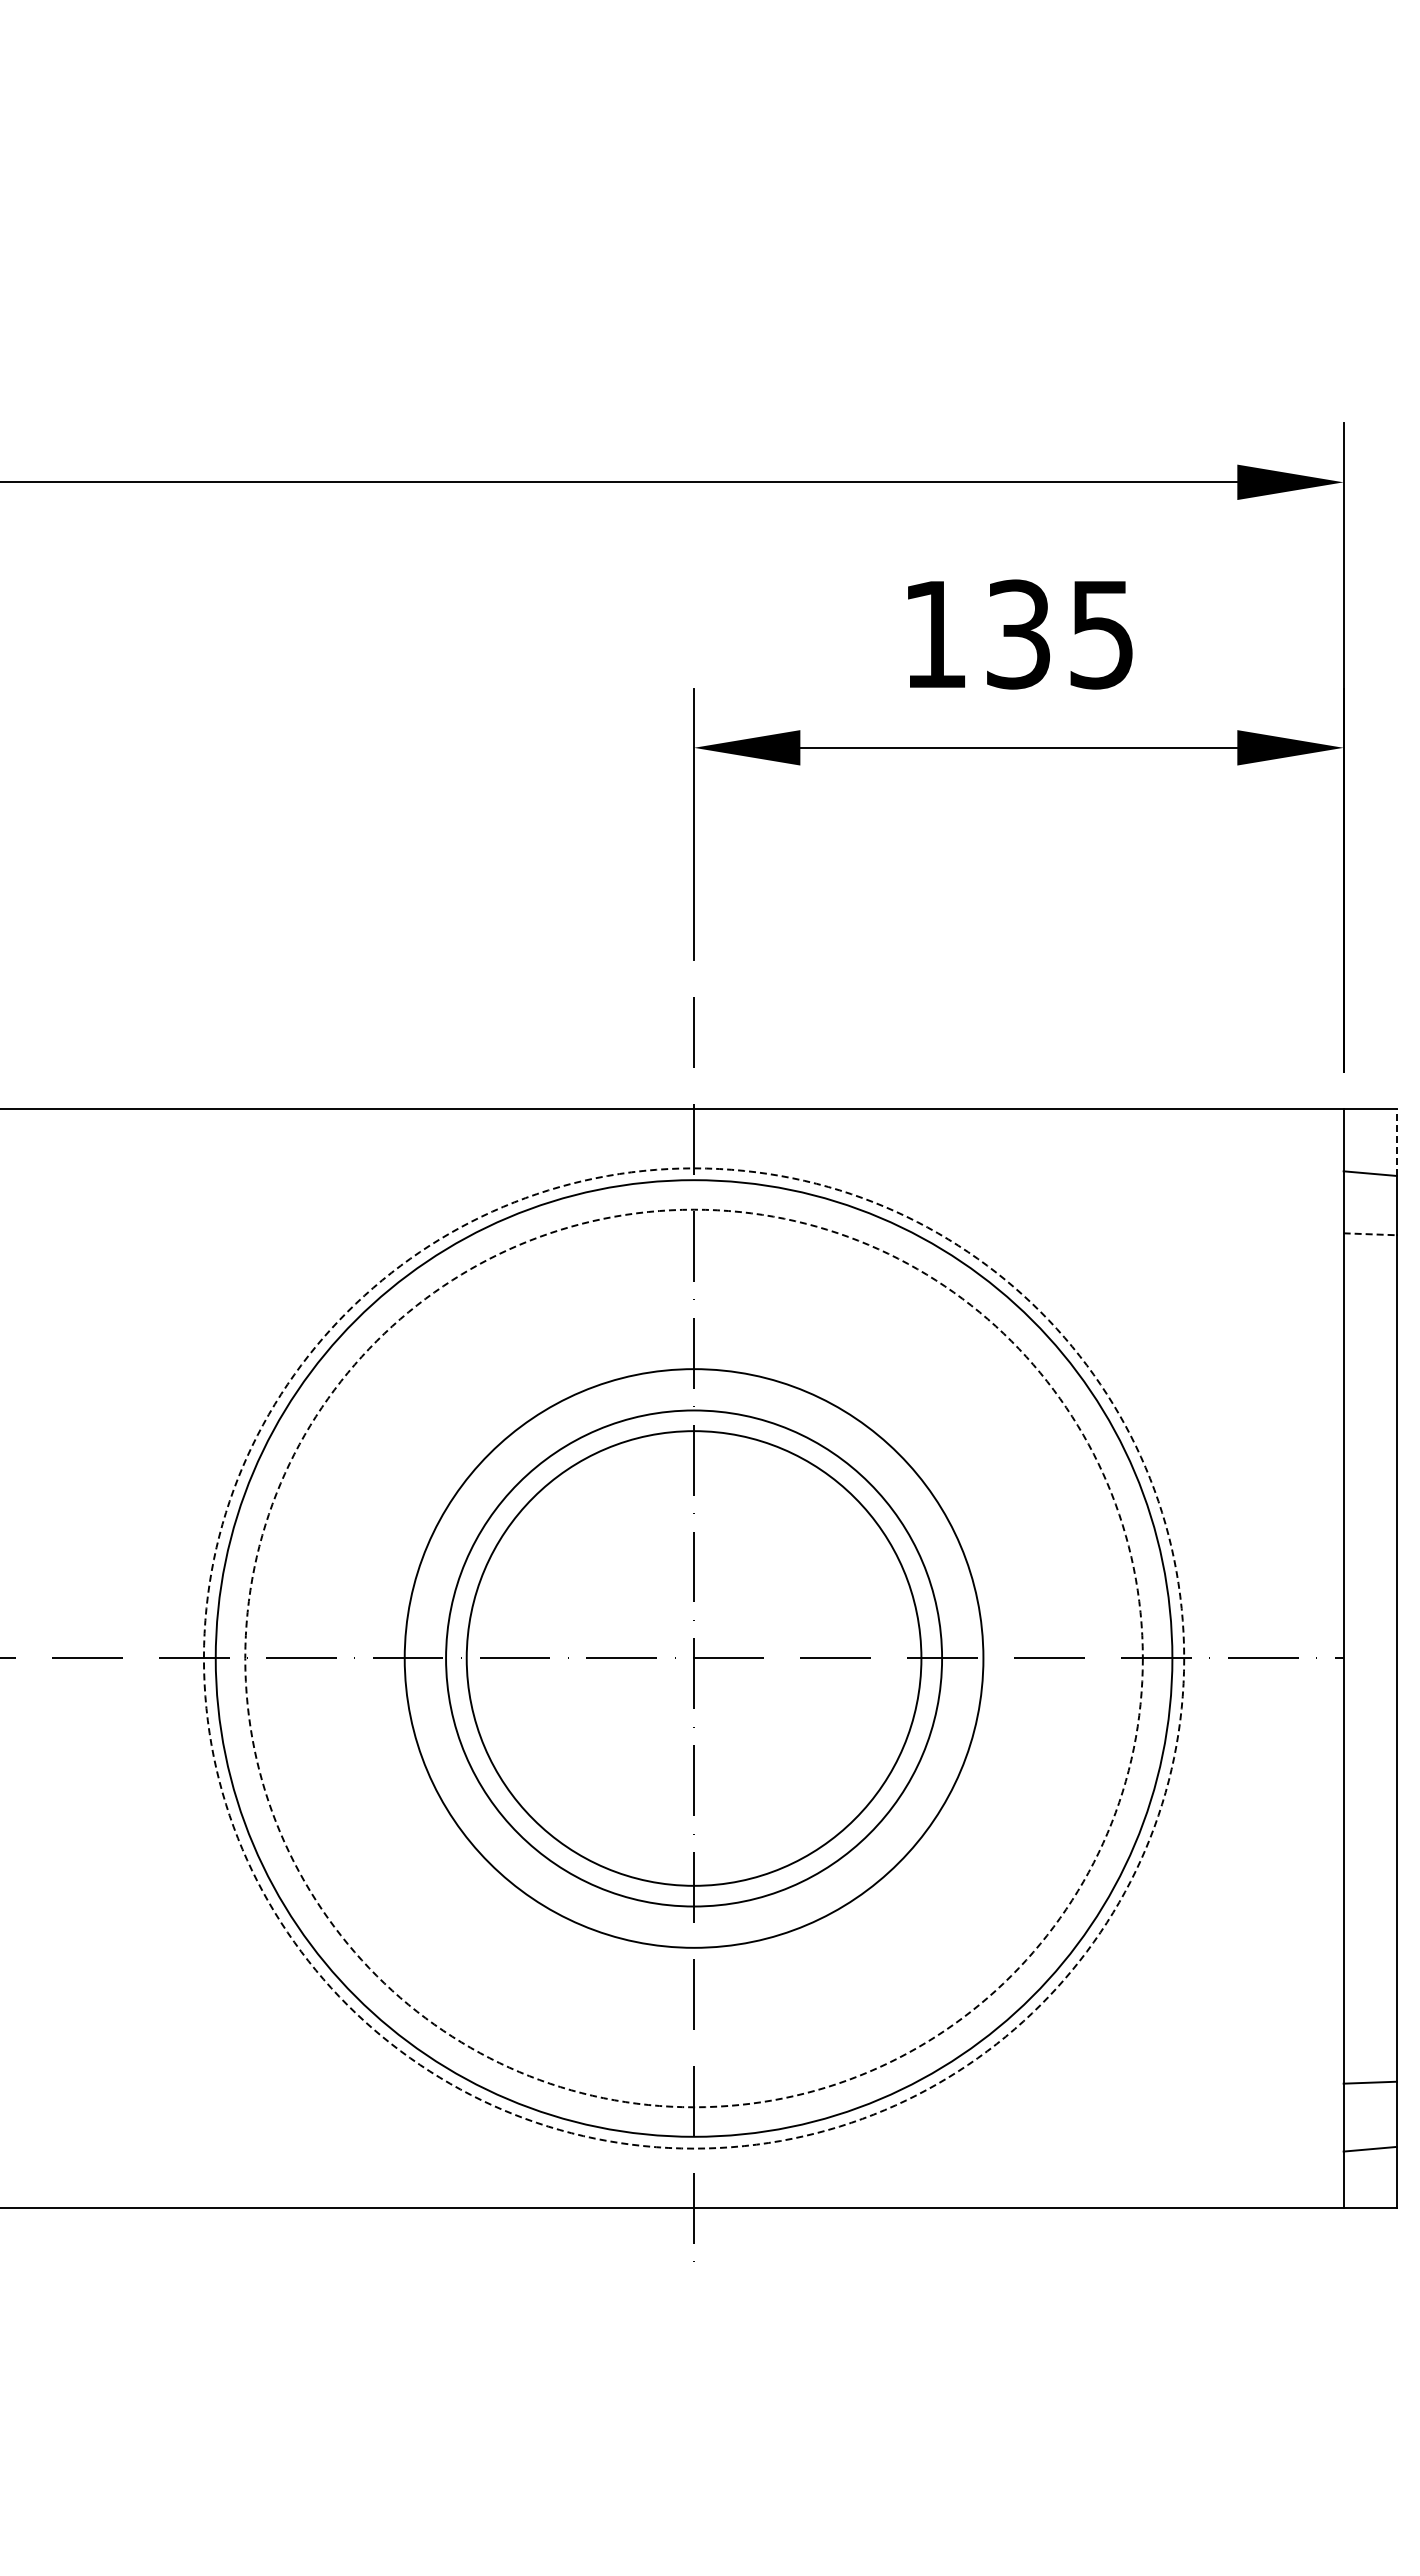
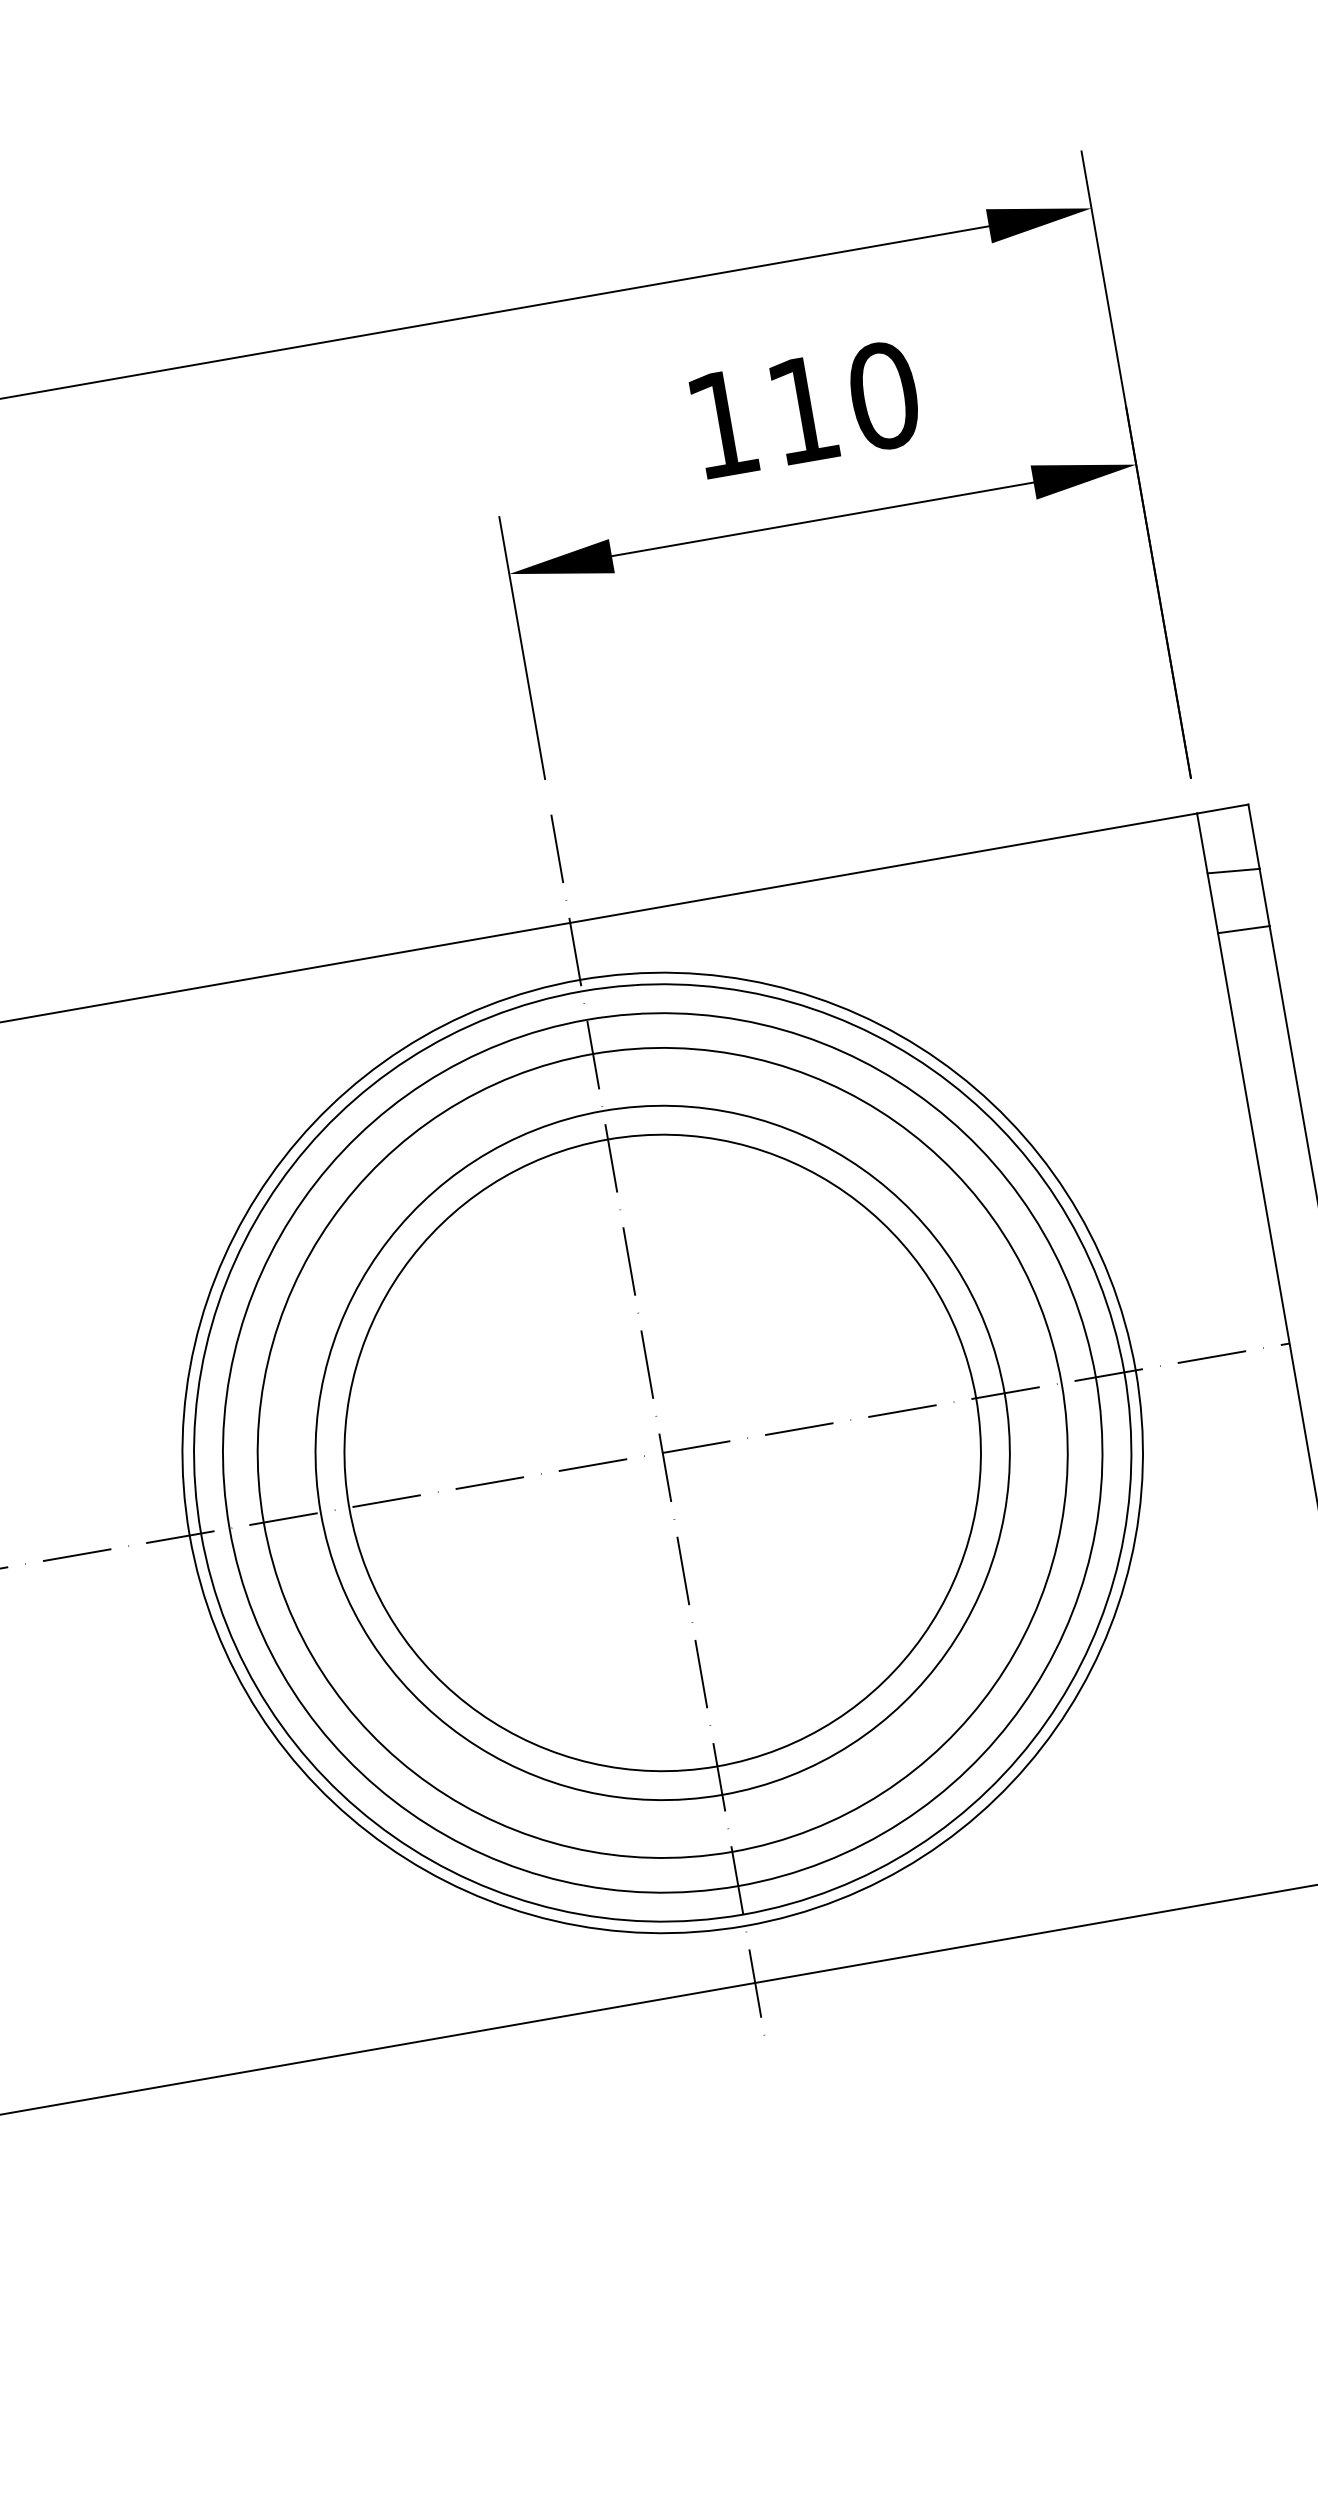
text: (1061, 634) -> (844, 402), 135 -> 110
line: (1396, 1142) -> (1253, 836), dashed -> solid
line: (1370, 1234) -> (1244, 929), dashed -> solid
circle: (693, 1658) -> (662, 1453), dashed -> solid
circle: (693, 1658) -> (662, 1453), dashed -> solid
circle: (693, 1658) -> (662, 1453), size x1.43
circle: (693, 1658) -> (662, 1453), size x1.43
circle: (693, 1658) -> (662, 1453), size x1.43

